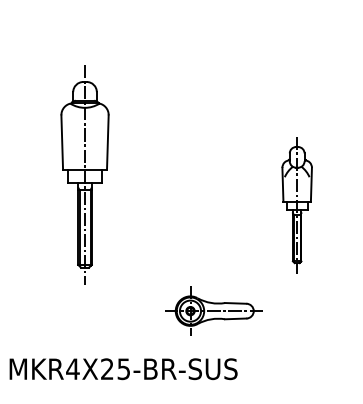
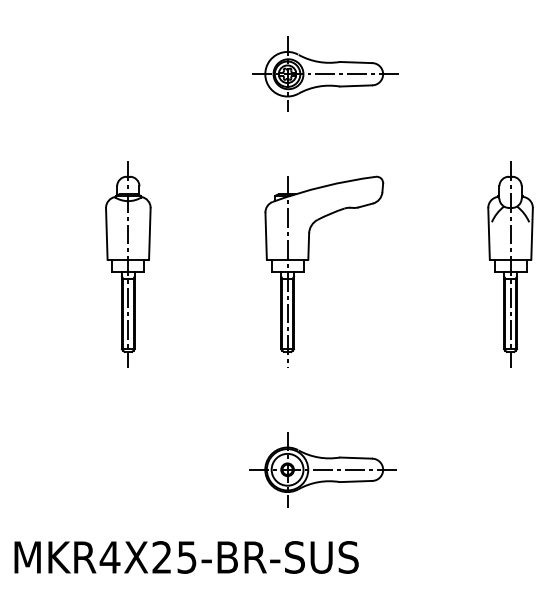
part: (215, 48) -> (325, 73), added
part: (205, 172) -> (310, 260), added
part: (84, 175) -> (127, 264), size x0.62
part: (296, 205) -> (509, 264), moved

